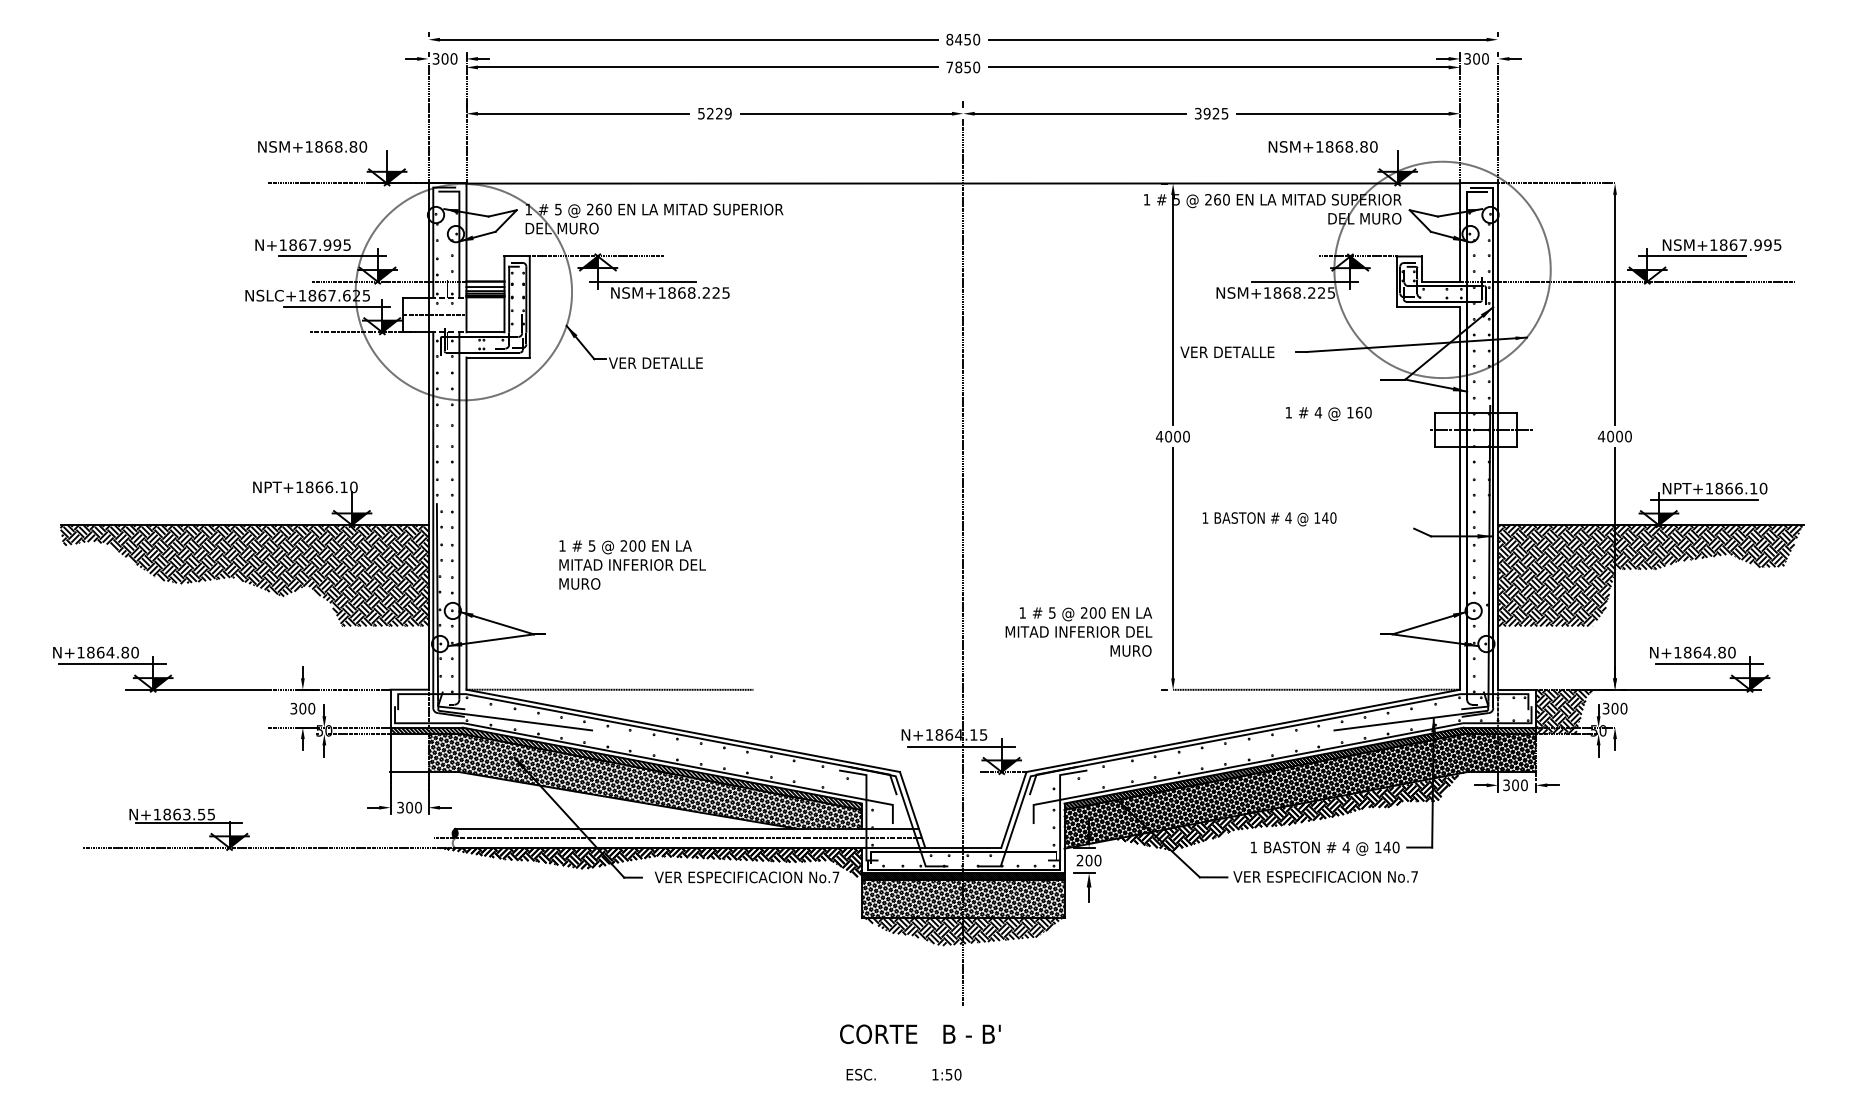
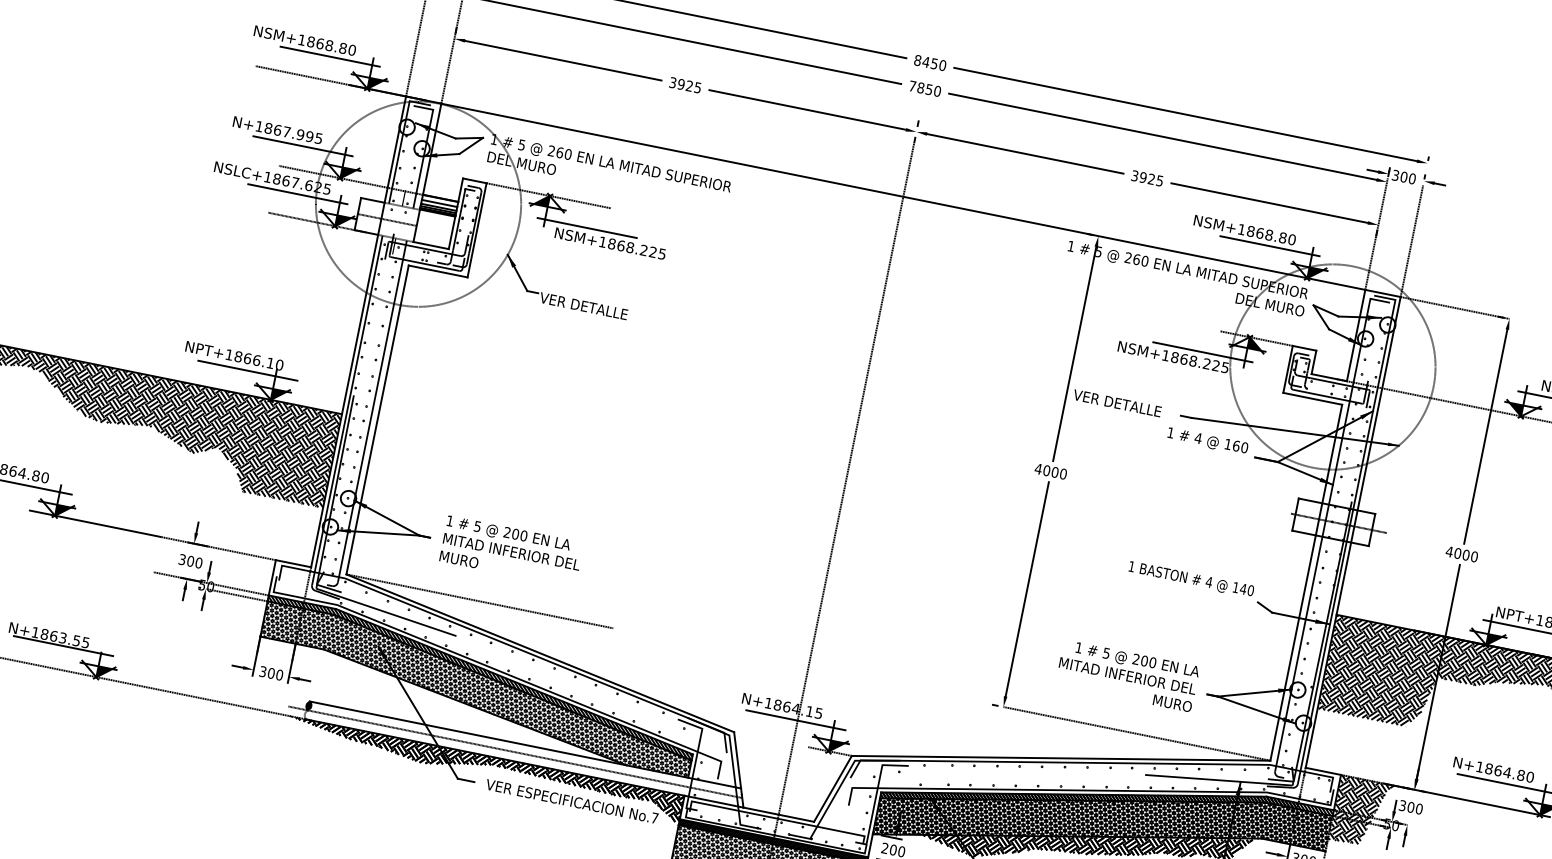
text: (714, 113) -> (685, 85), 5229 -> 3925
line: (341, 158) -> (329, 56), added
line: (1352, 158) -> (1270, 246), added
text: (1328, 413) -> (1207, 441), moved
line: (321, 499) -> (247, 370), added
text: (1269, 519) -> (1191, 579), moved
text: (632, 564) -> (511, 551), moved
text: (1078, 631) -> (1127, 675), moved
hatch: (1555, 746) -> (1348, 831), added
hatch: (409, 752) -> (281, 622), added

